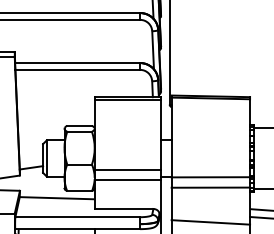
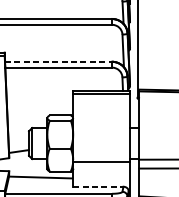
line: (77, 62) -> (58, 61), solid -> dashed
line: (127, 169) -> (101, 152), removed
line: (124, 209) -> (98, 187), solid -> dashed

